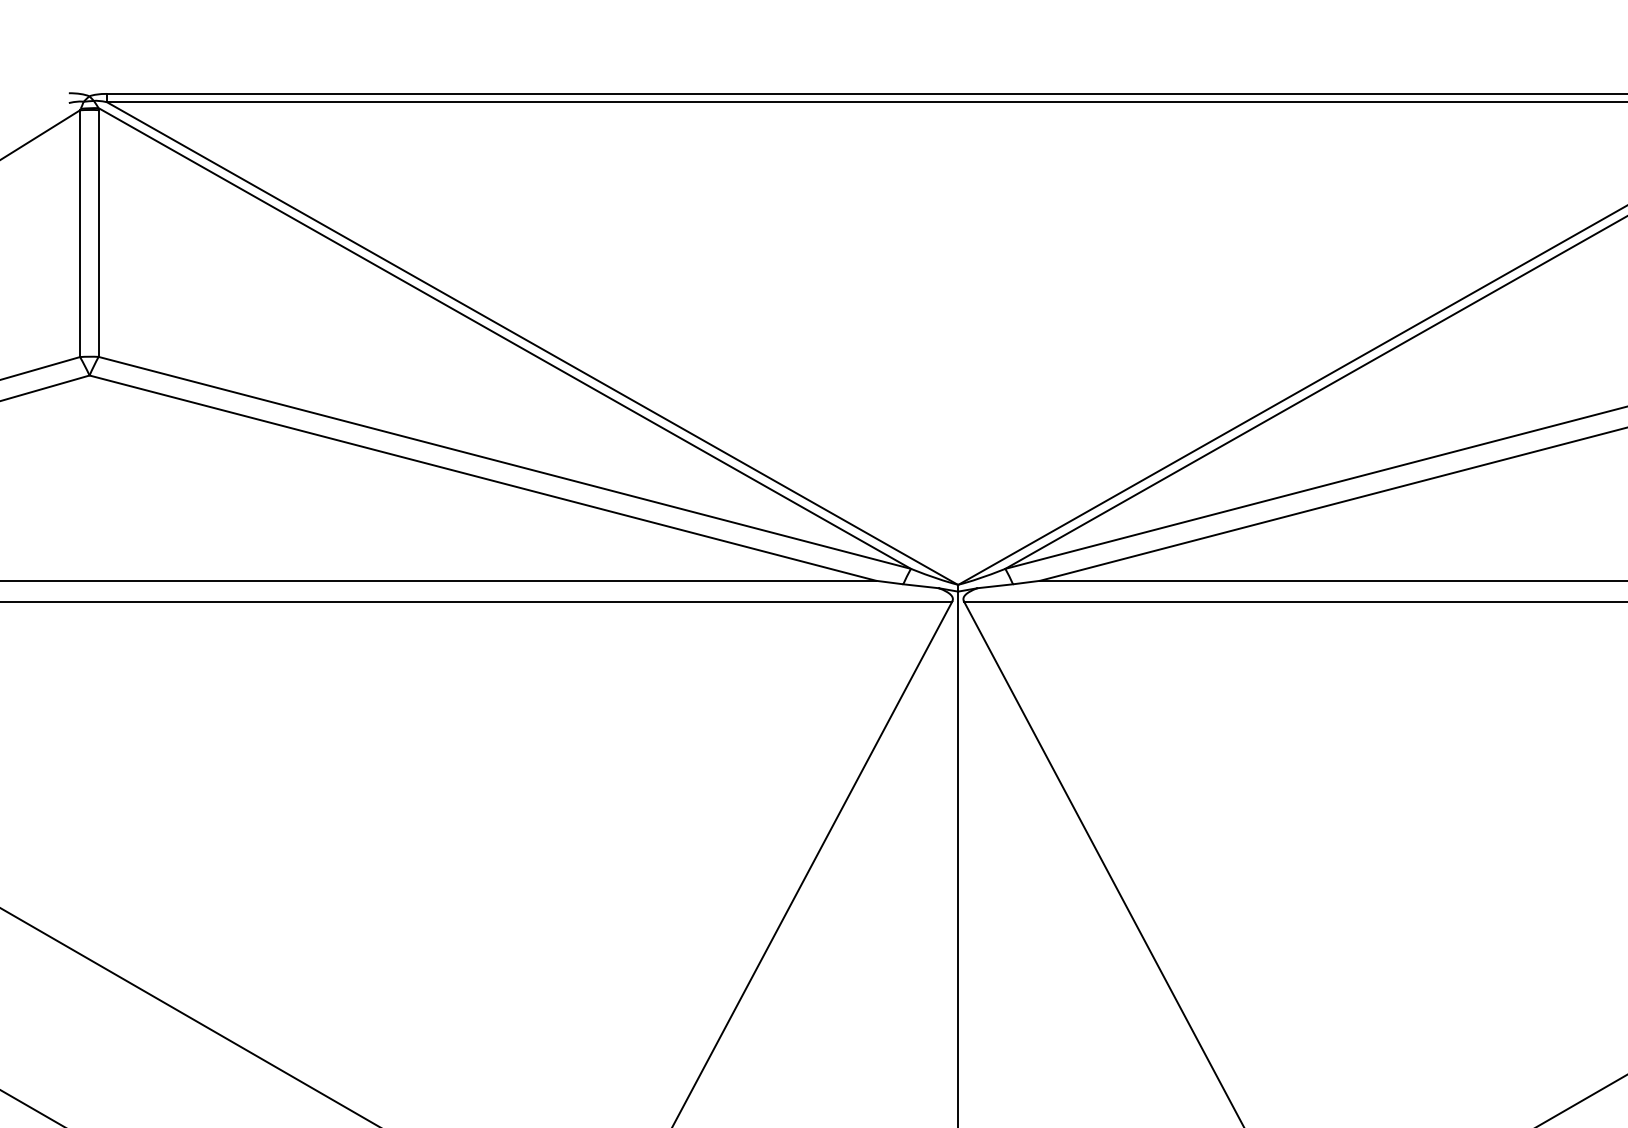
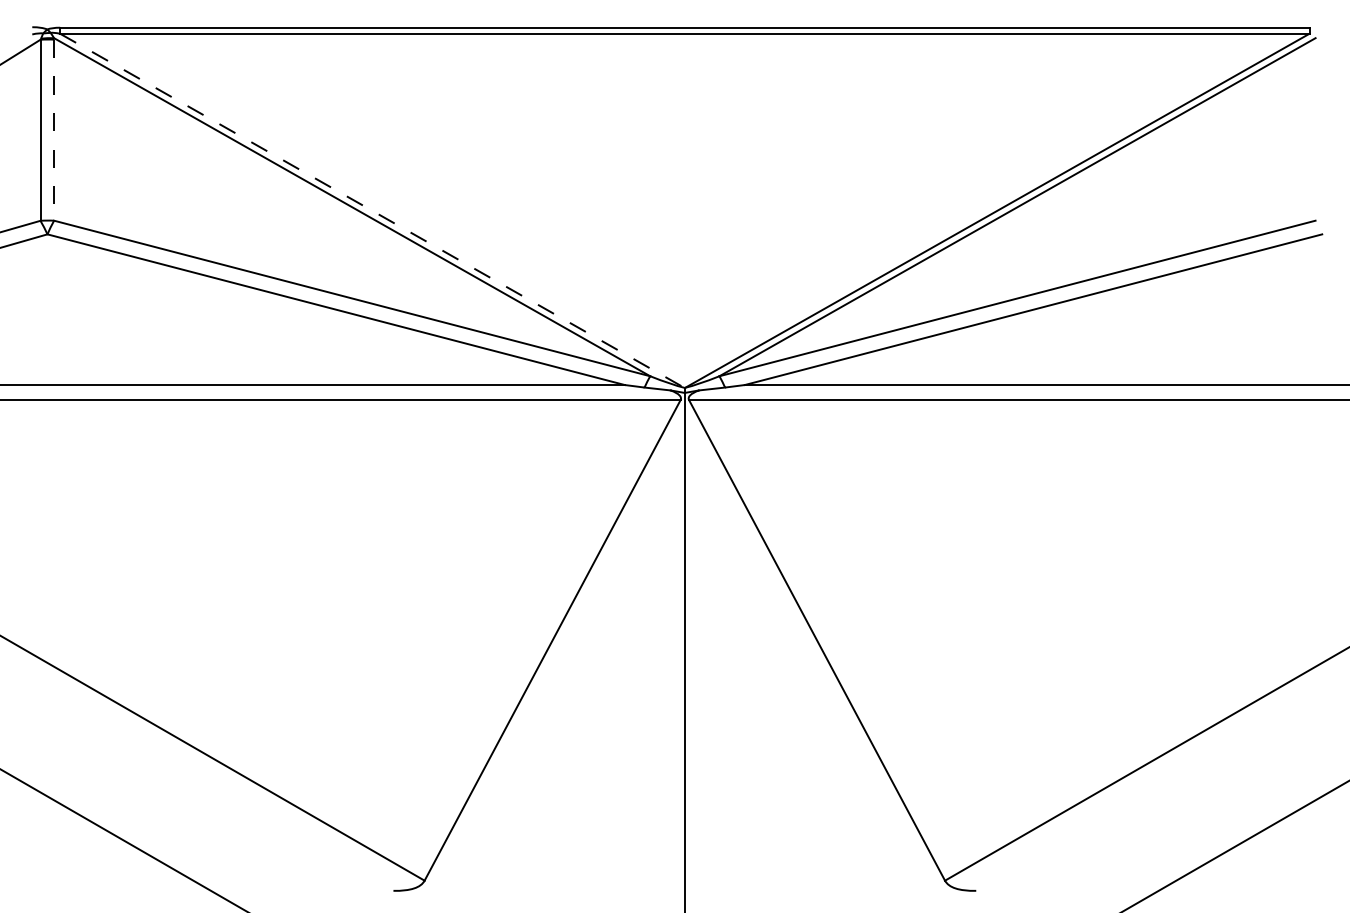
line: (99, 233) -> (54, 130), solid -> dashed
line: (532, 342) -> (372, 210), solid -> dashed

